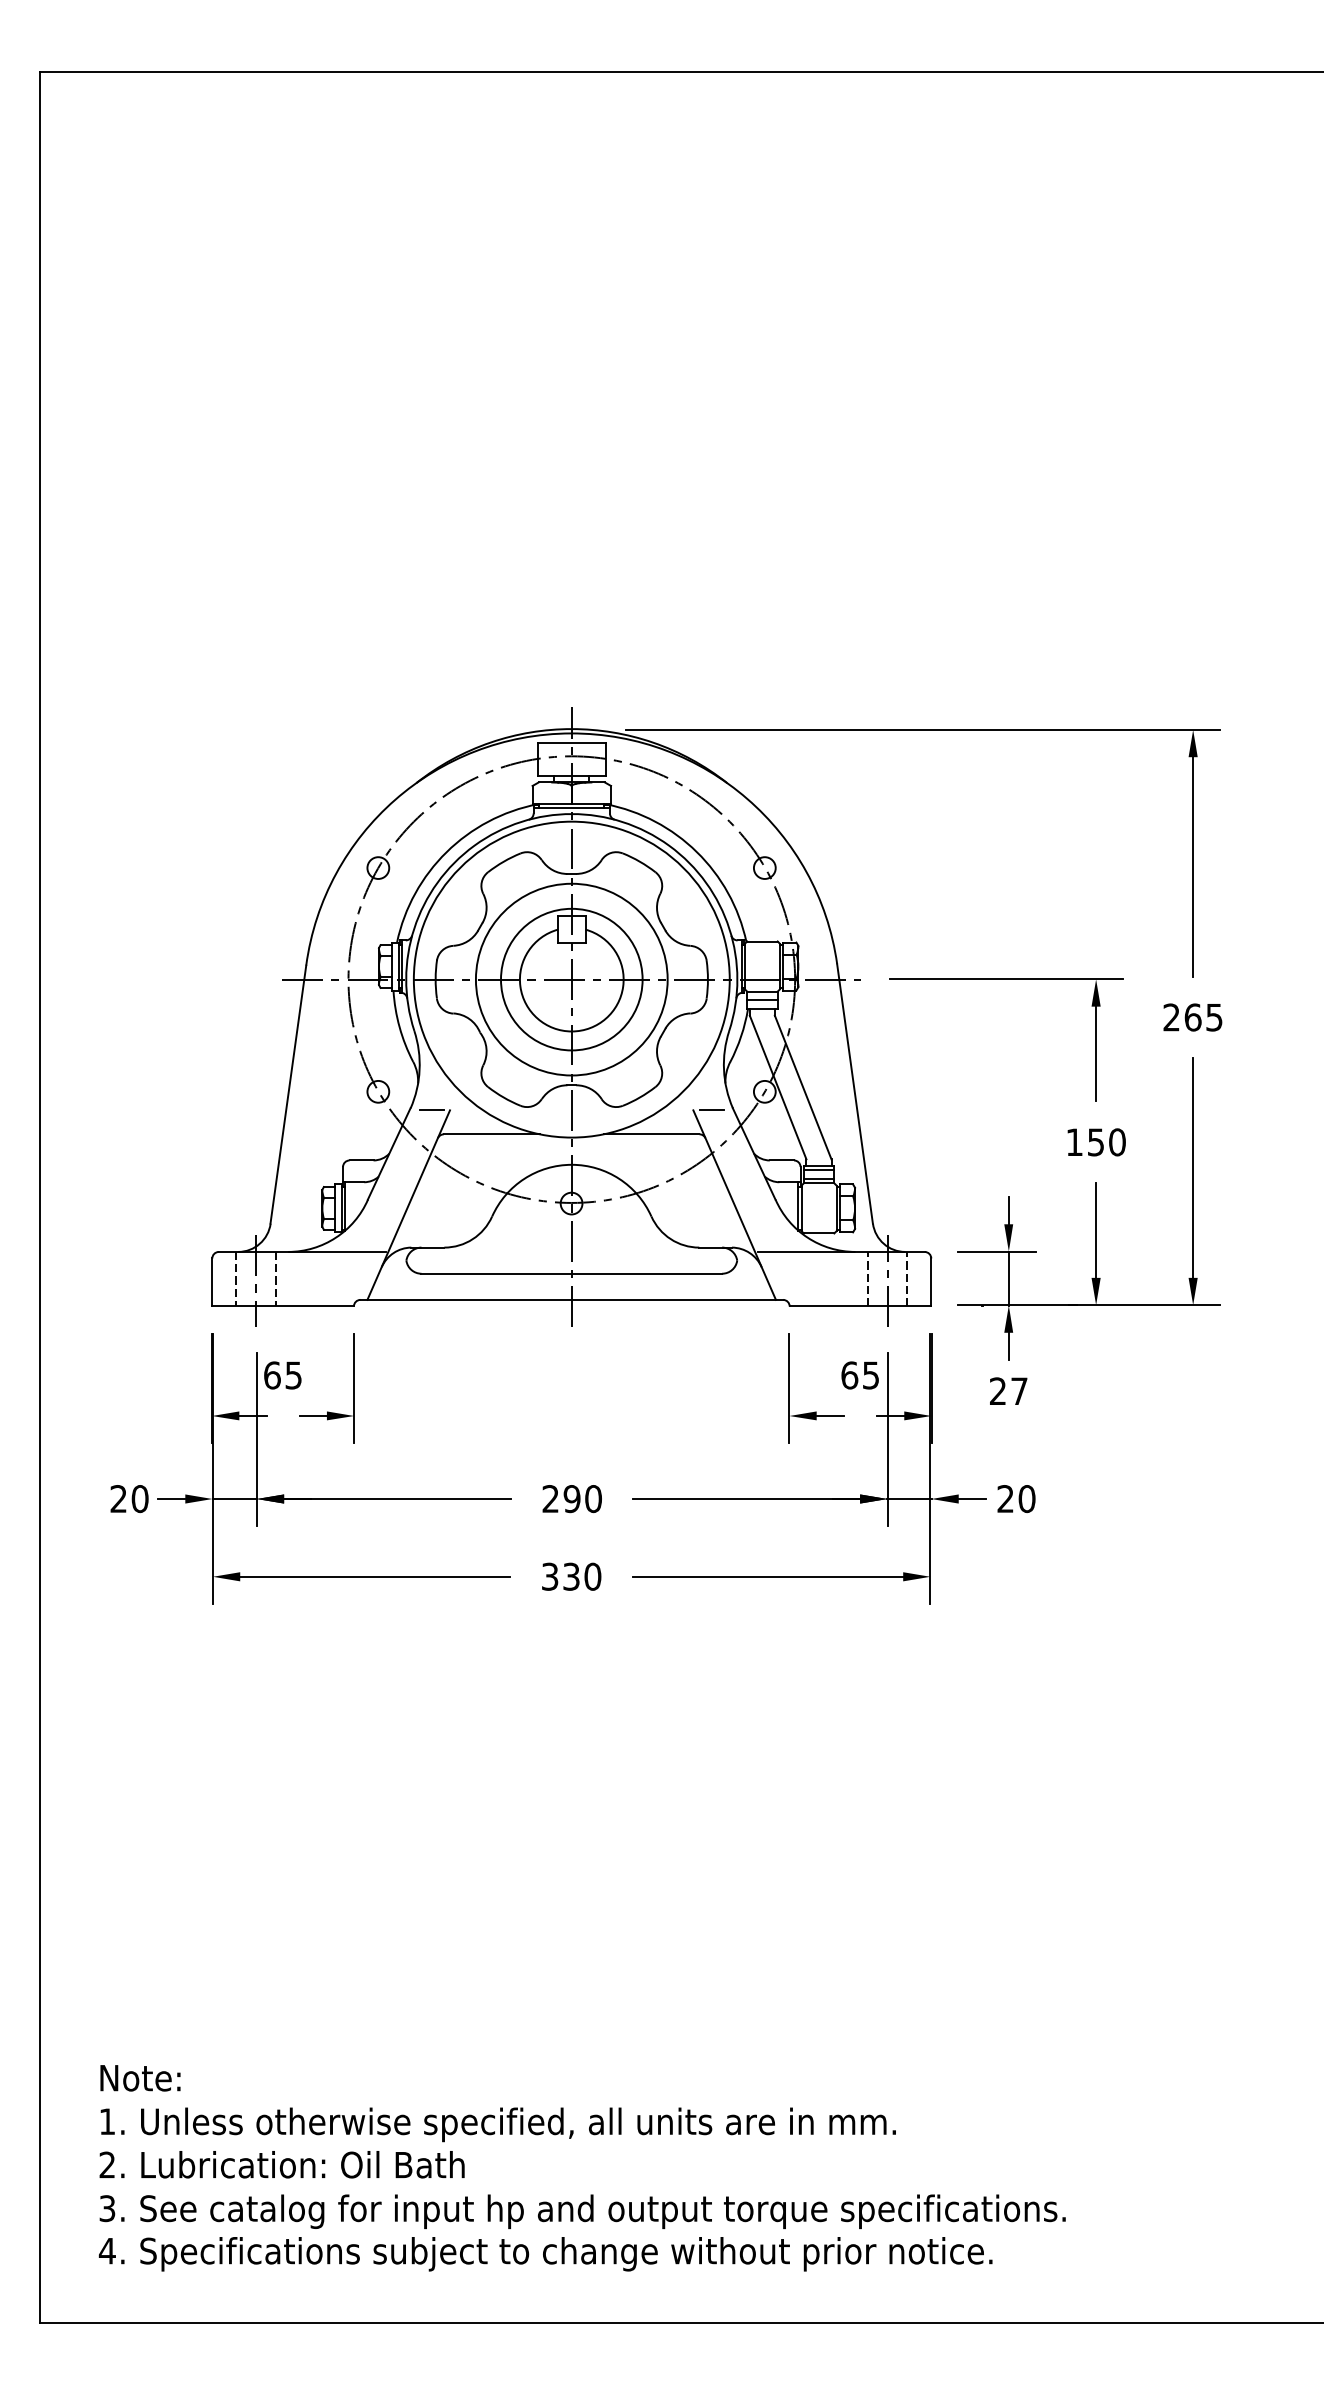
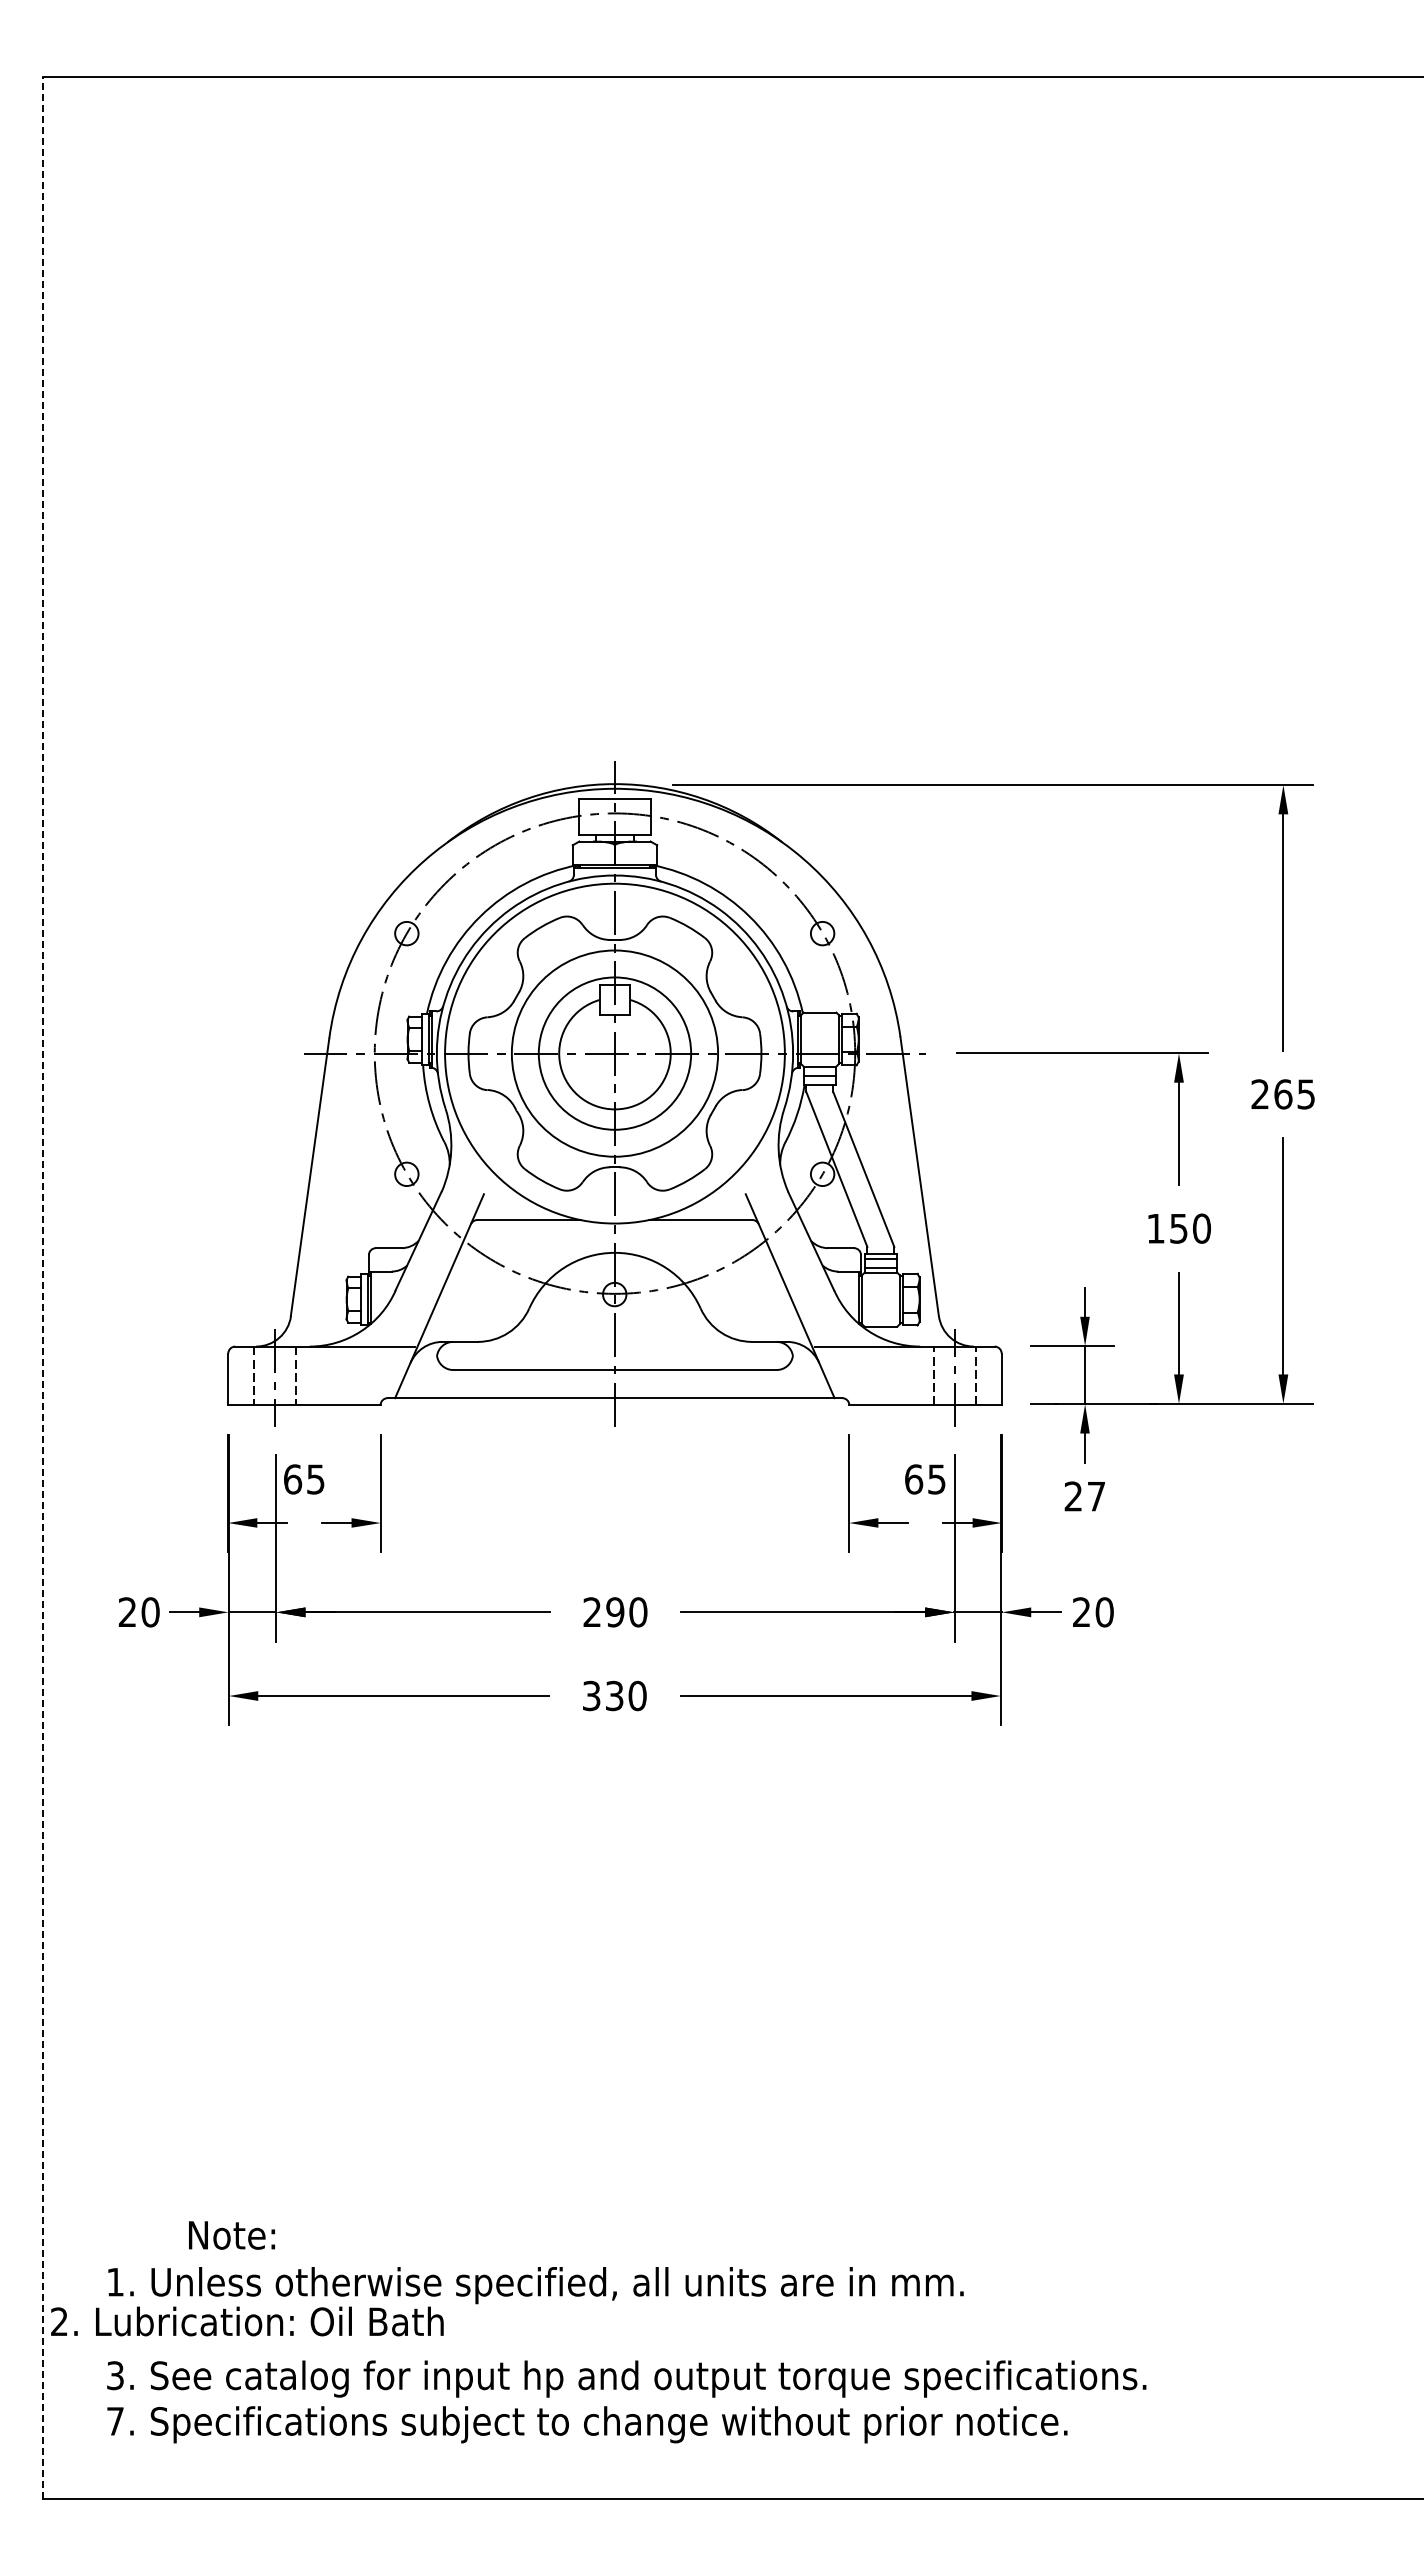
line: (431, 1110) -> (464, 1194), removed
line: (711, 1110) -> (765, 1194), removed
line: (39, 1197) -> (42, 1287), solid -> dashed
text: (140, 2078) -> (231, 2235), moved
text: (282, 2164) -> (247, 2321), moved
text: (107, 2251) -> (115, 2421), 4. -> 7.

